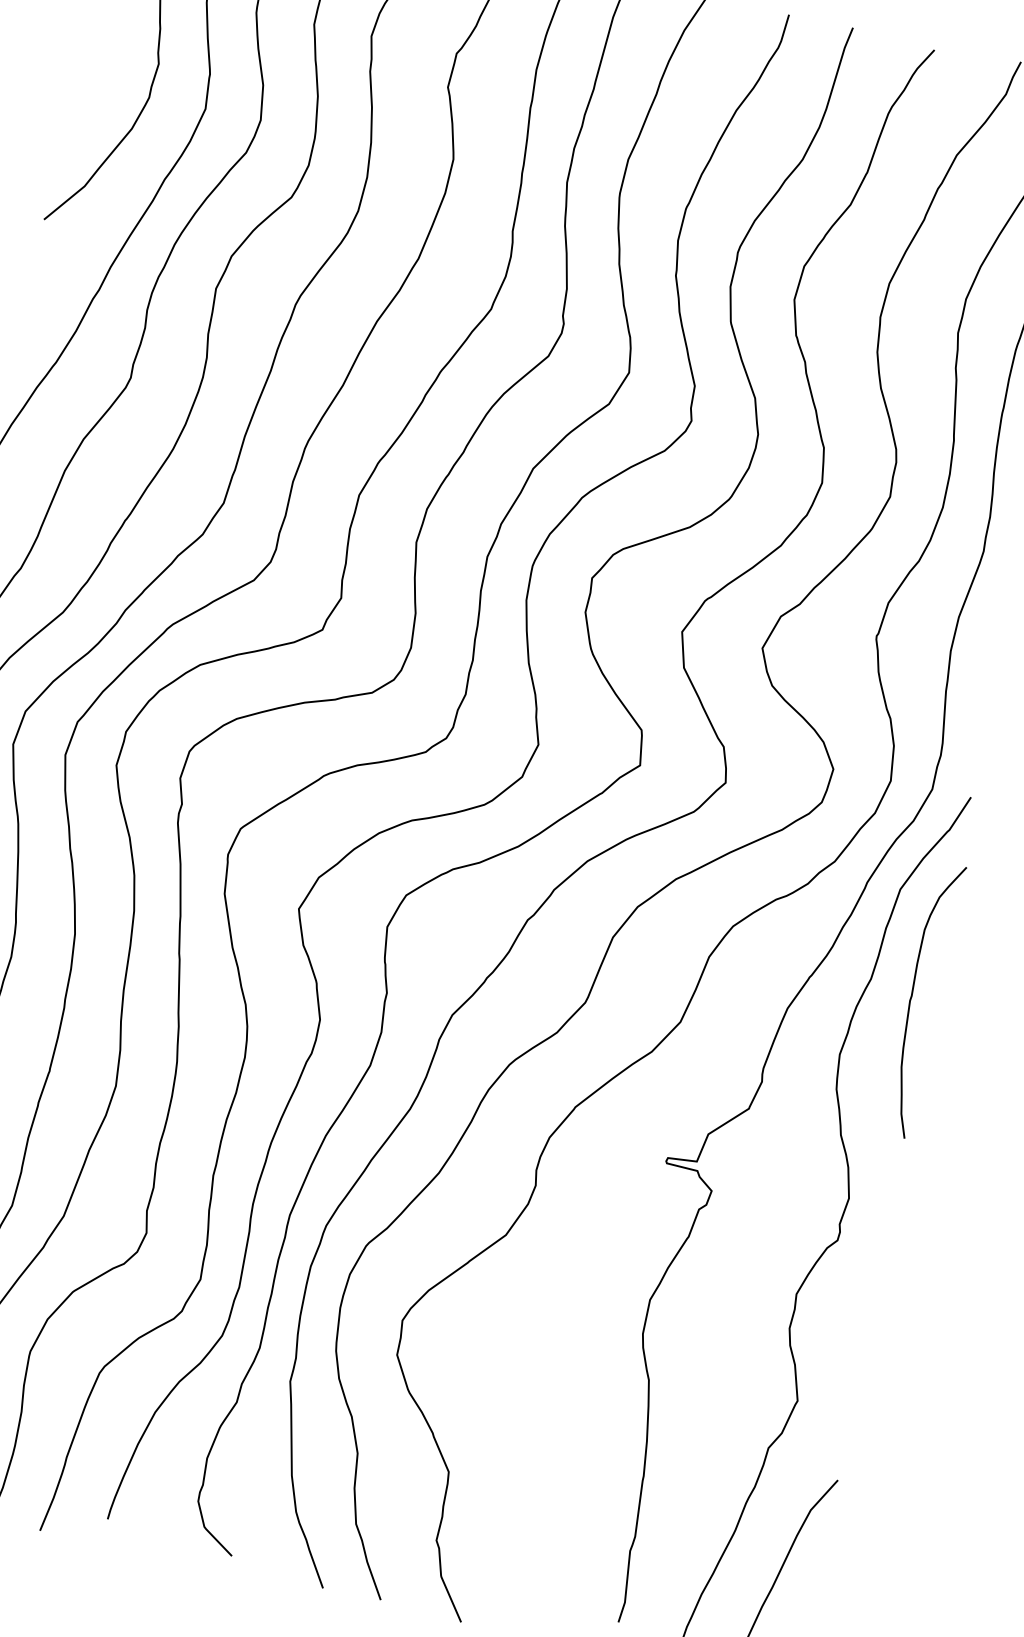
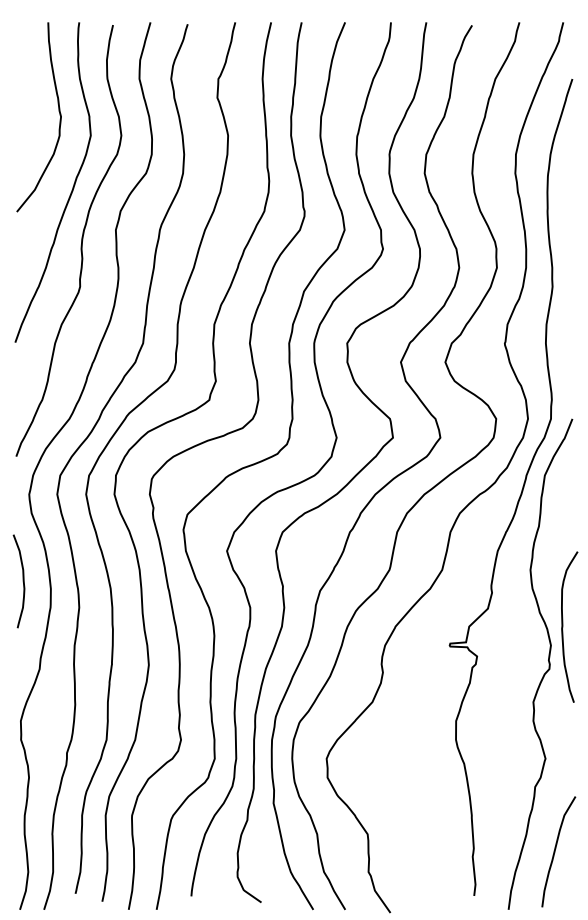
curve: (913, 997) -> (563, 626), moved

